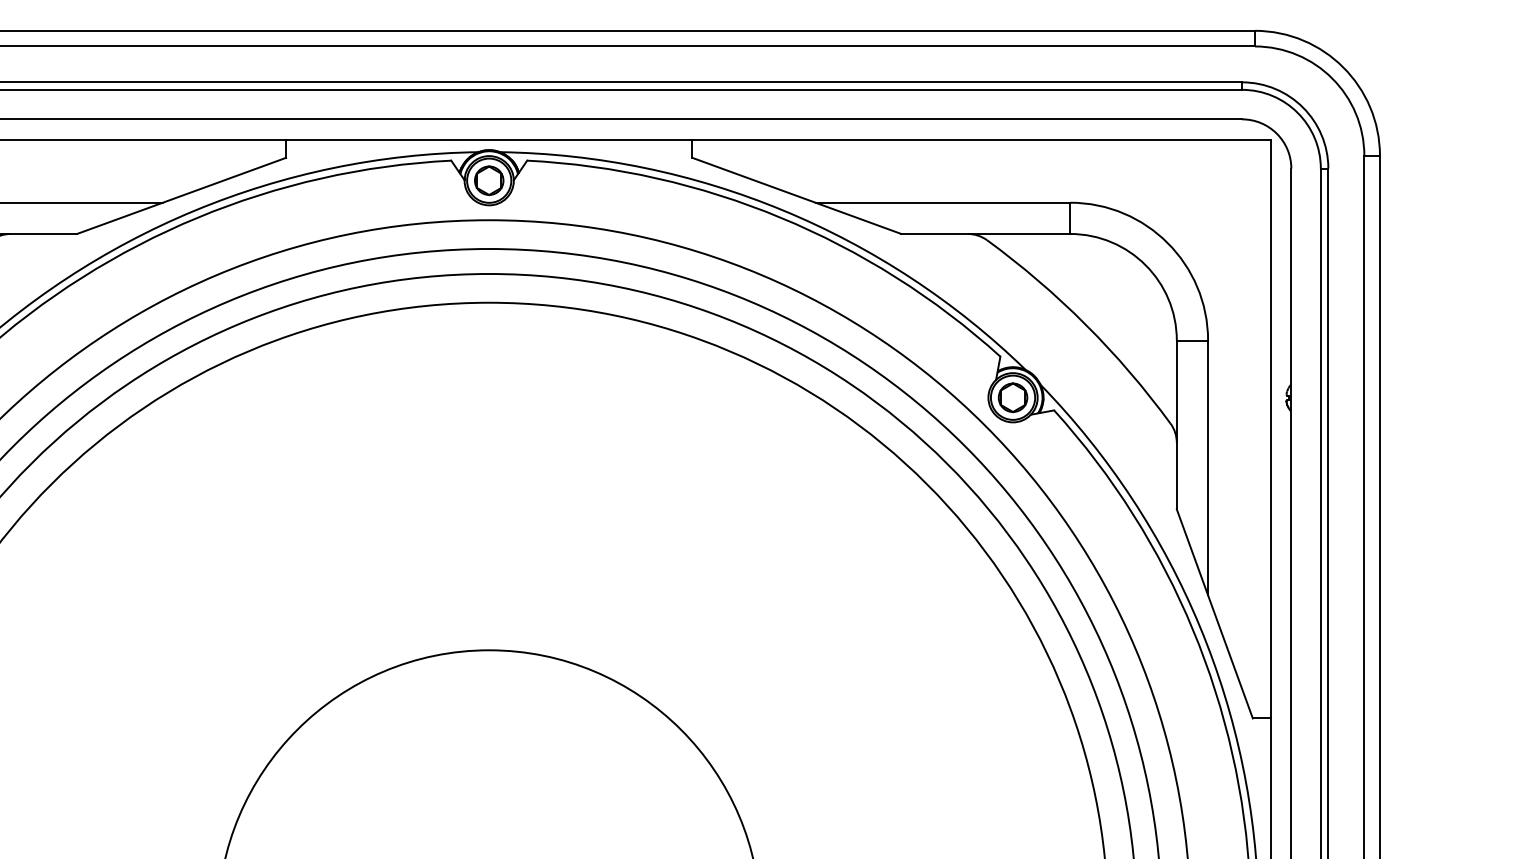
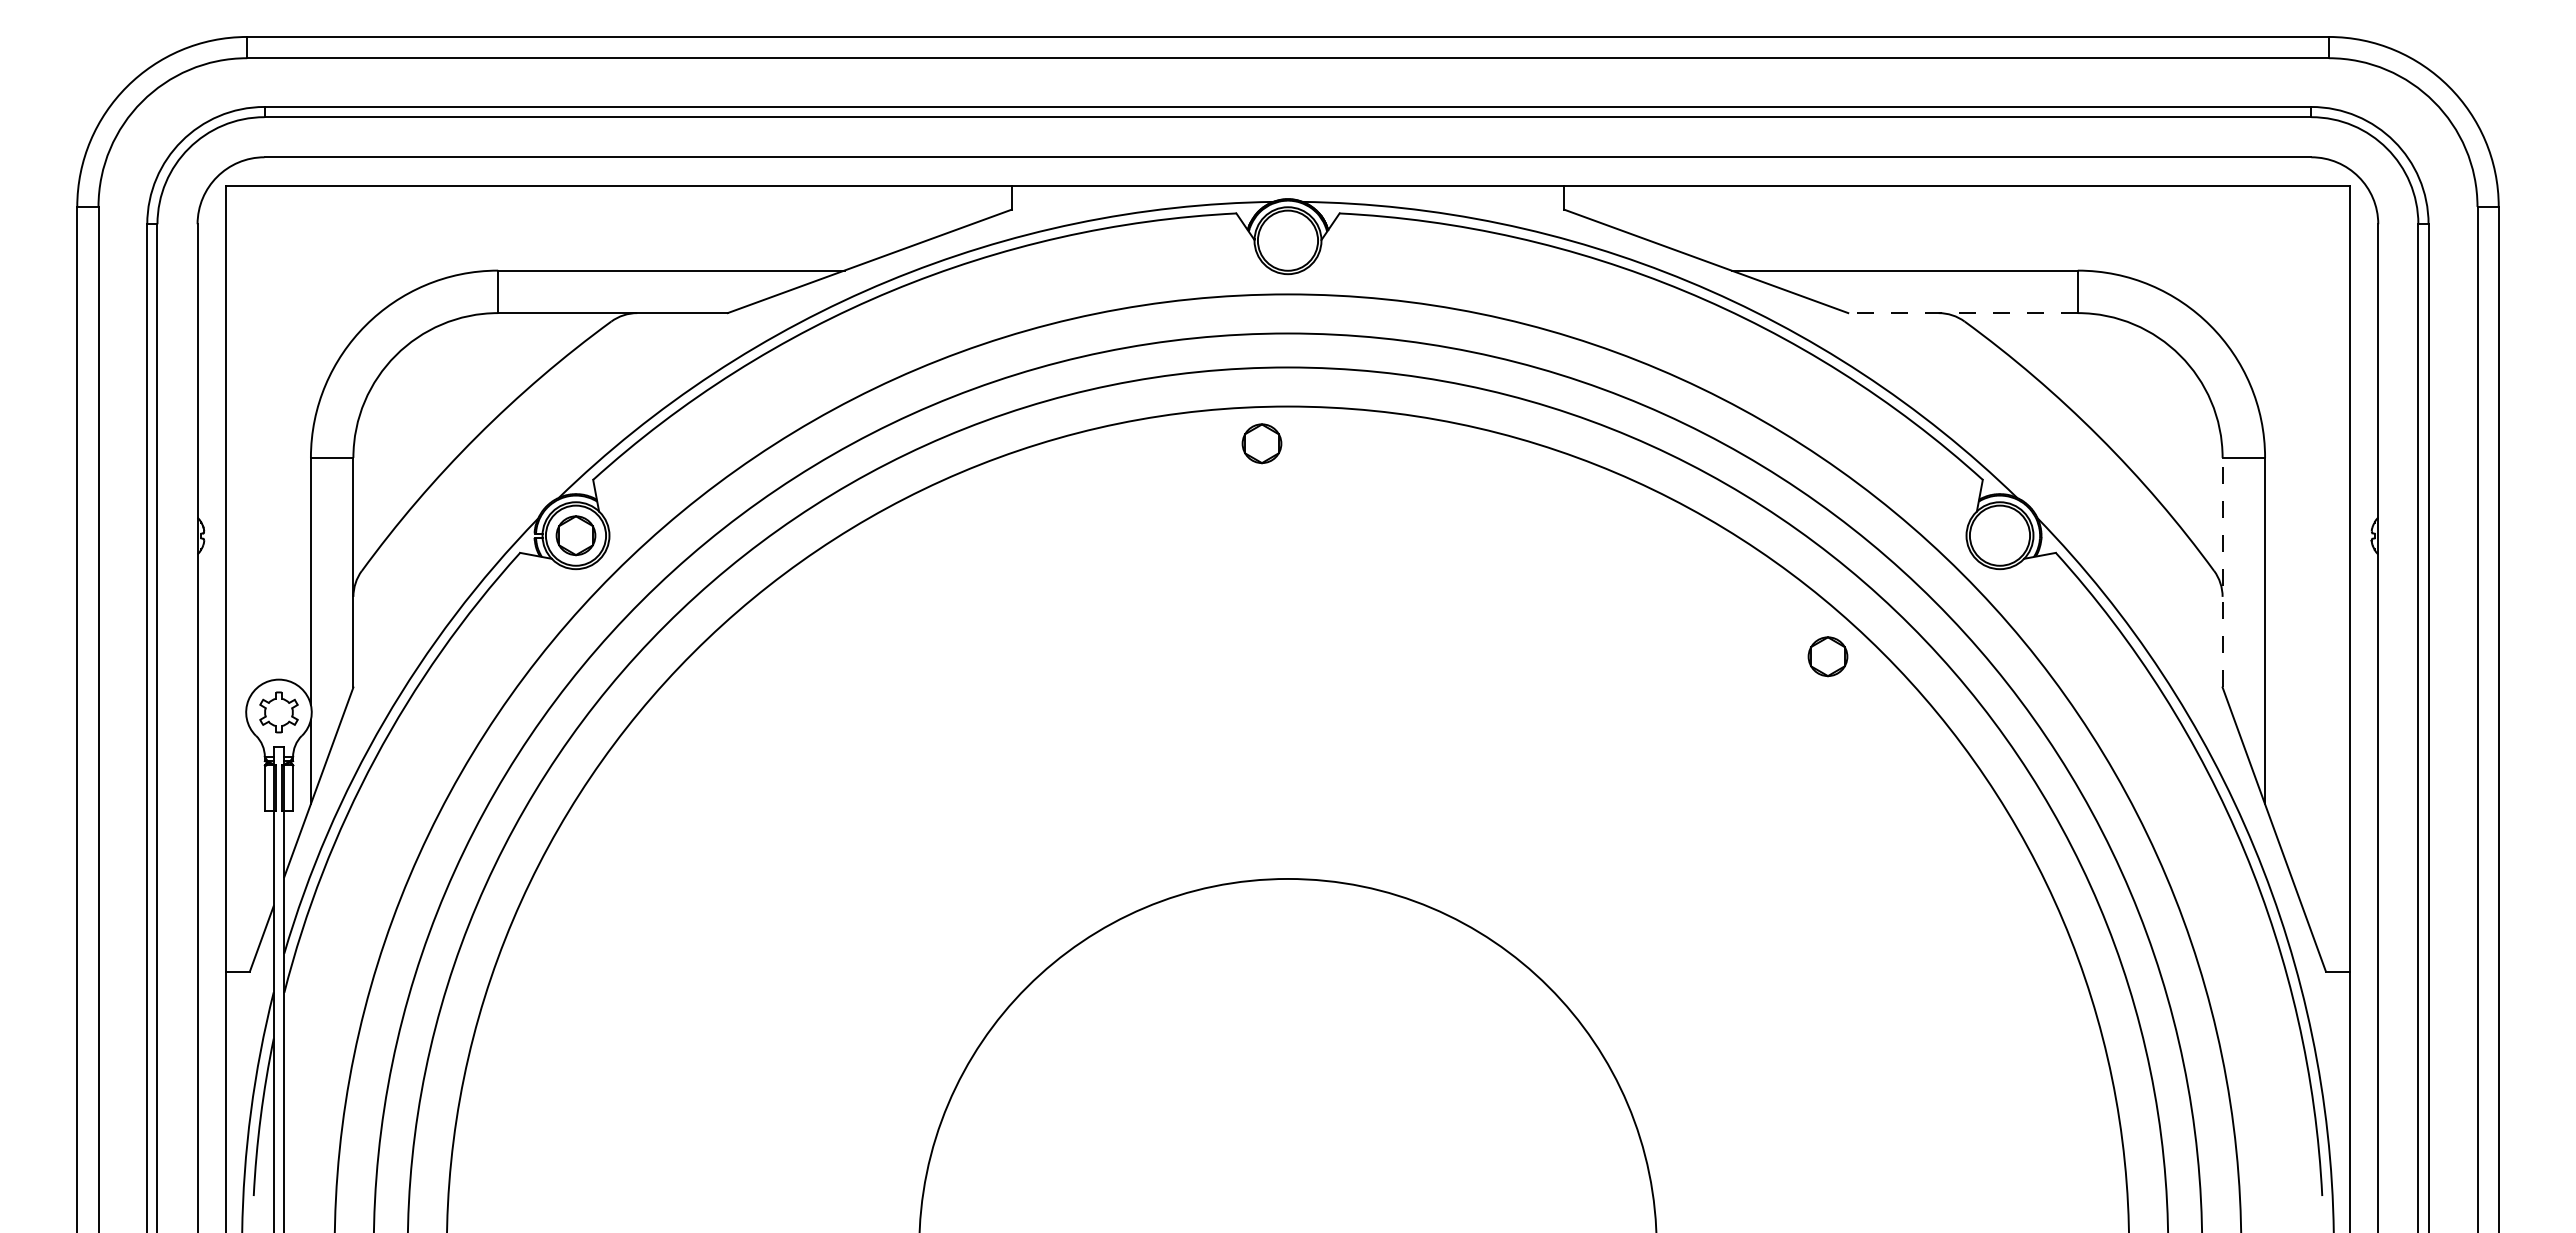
part: (488, 180) -> (1261, 443), moved
line: (986, 234) -> (1963, 313), solid -> dashed
part: (1012, 397) -> (1827, 656), moved
line: (1176, 424) -> (2222, 572), solid -> dashed

